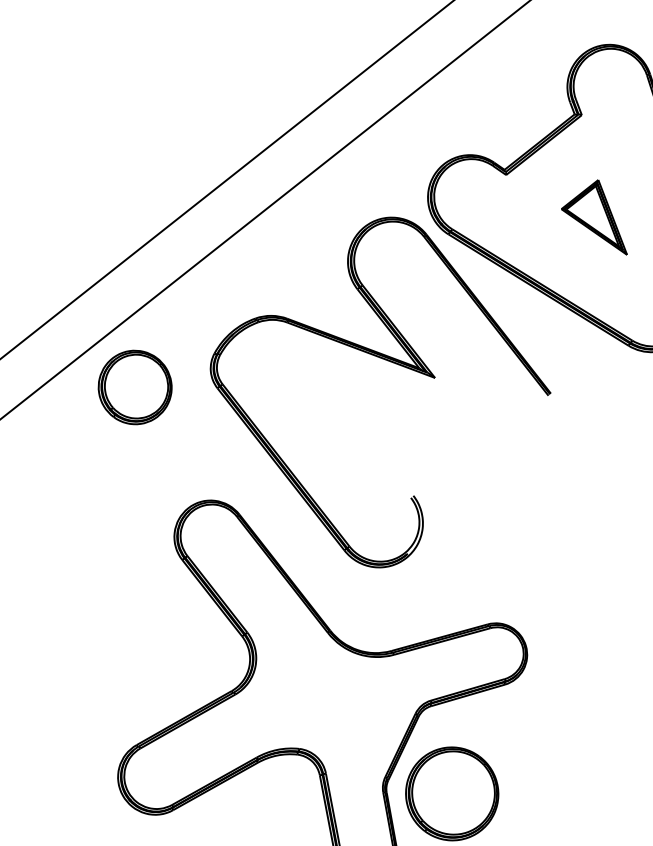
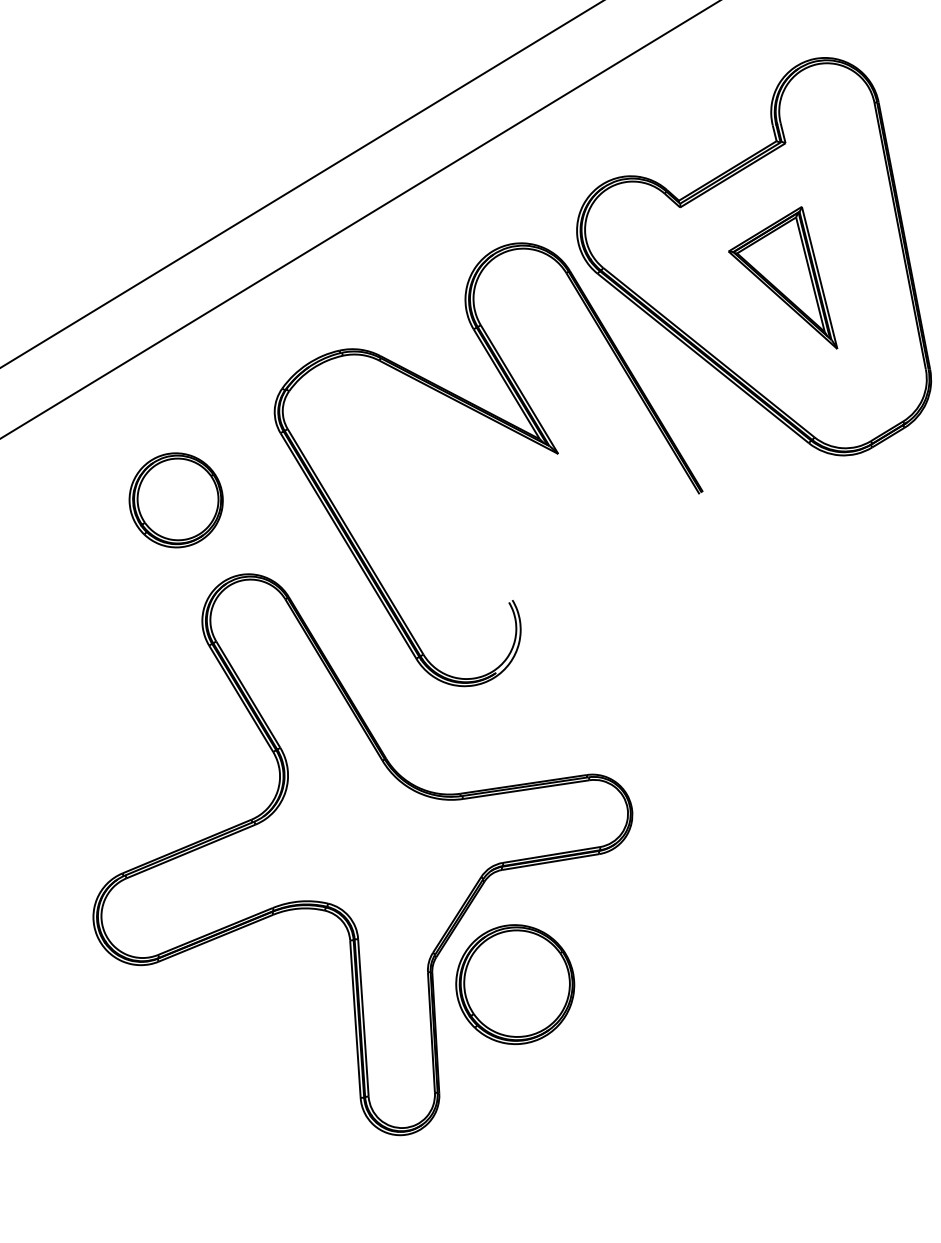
part: (593, 219) -> (783, 277), size x1.43
part: (134, 387) -> (175, 500), moved

